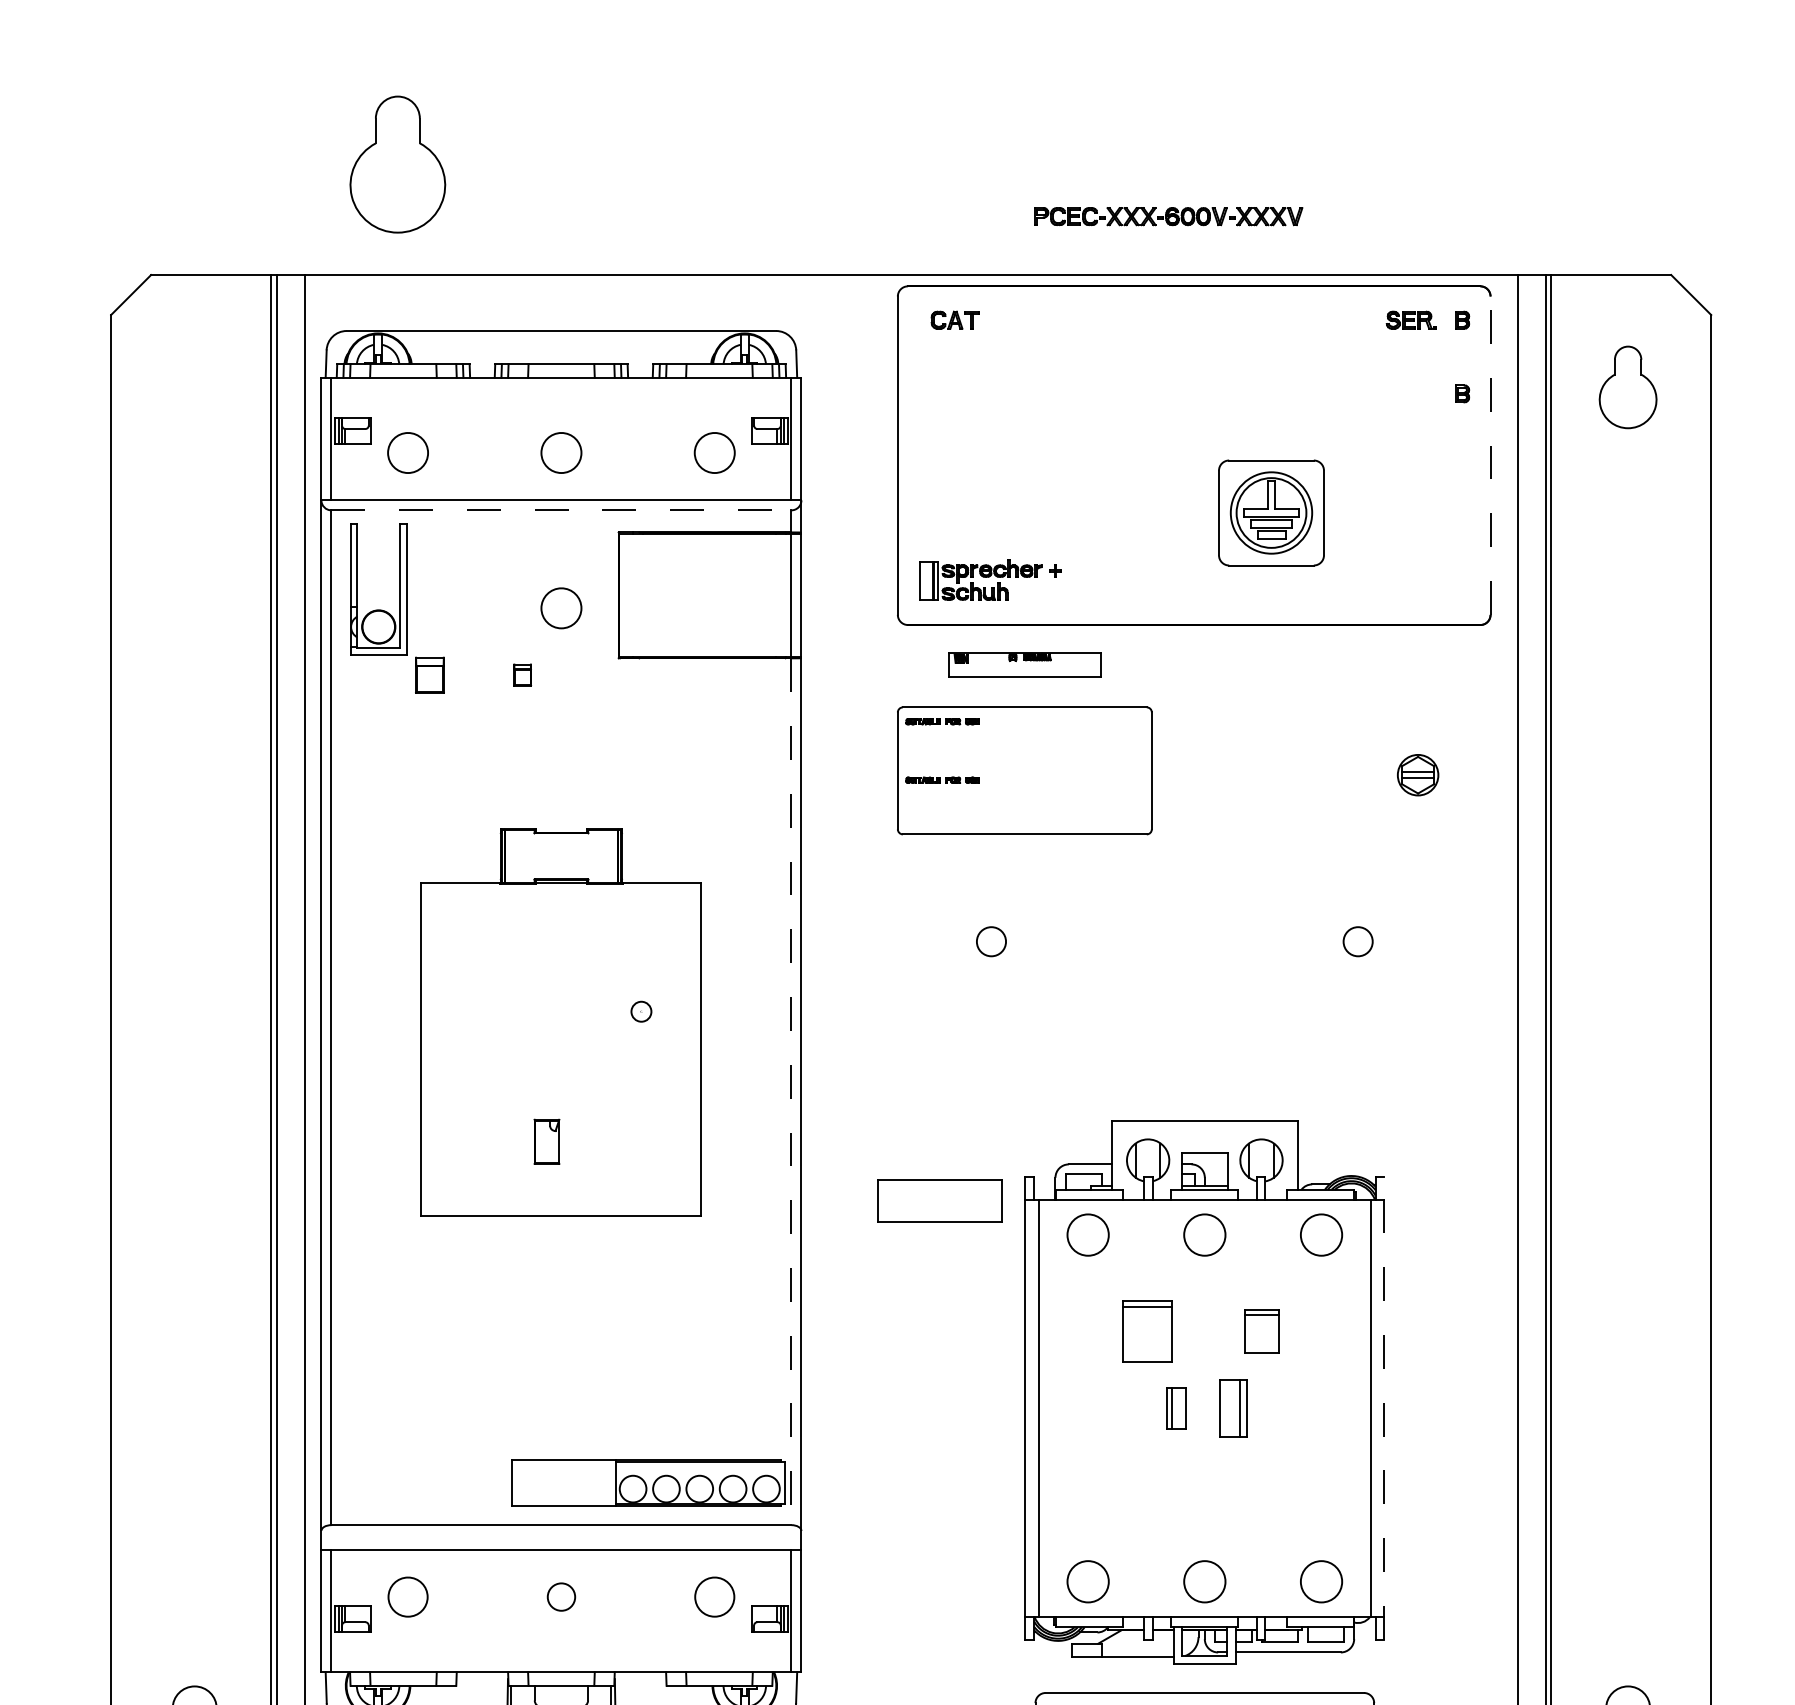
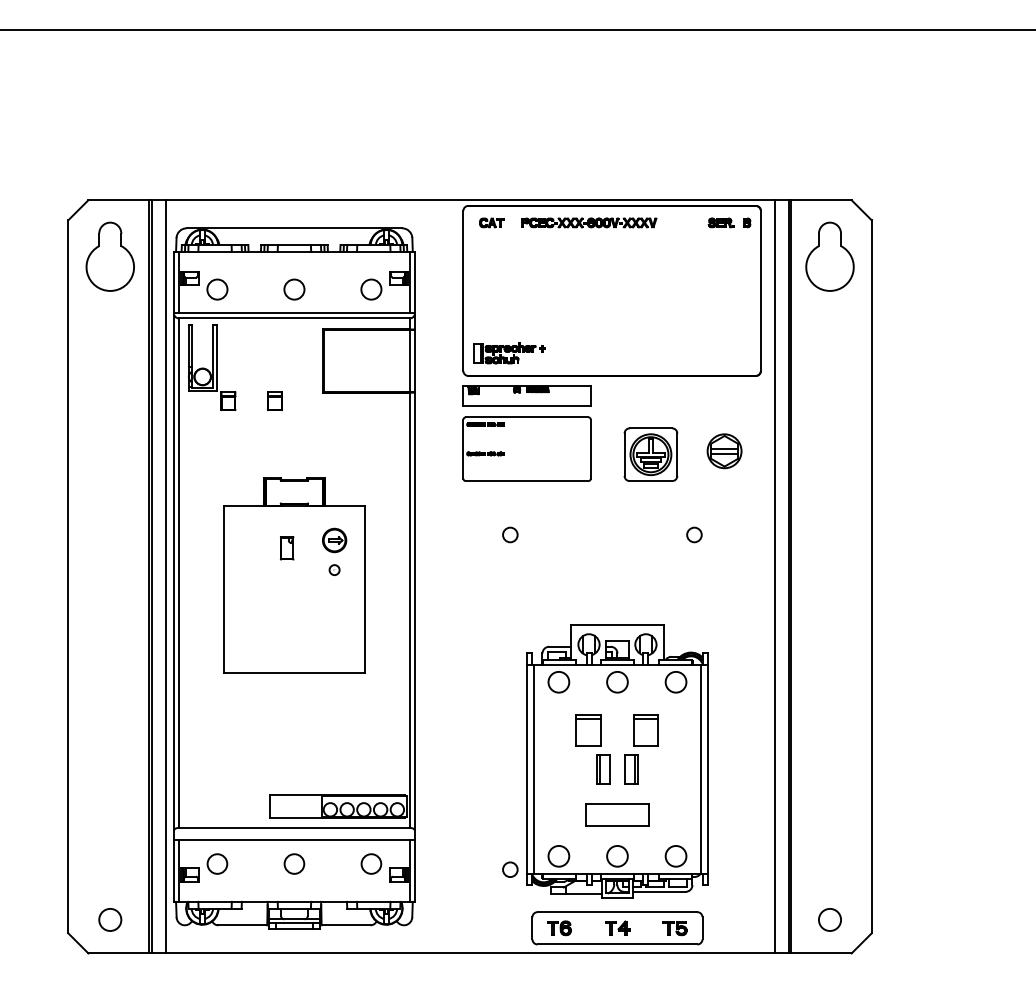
part: (396, 164) -> (109, 256), moved
part: (1169, 215) -> (589, 222), moved
part: (1627, 387) -> (829, 256), size x1.67
part: (1463, 393) -> (747, 259), removed
line: (1489, 454) -> (760, 290), dashed -> solid
line: (561, 510) -> (294, 318), dashed -> solid
part: (1270, 512) -> (650, 454), moved
part: (561, 608) -> (294, 367), removed
part: (1023, 663) -> (526, 395), size x1.67
part: (521, 673) -> (274, 400), size x1.67
part: (1417, 775) -> (724, 451), size x1.67
part: (641, 952) -> (334, 540), added
line: (790, 1092) -> (409, 610), dashed -> solid
part: (547, 1141) -> (287, 548), moved
part: (939, 1199) -> (617, 814), moved
part: (1260, 1331) -> (645, 730), size x1.43
line: (1384, 1406) -> (707, 768), dashed -> solid
part: (1176, 1408) -> (603, 769), size x1.43
part: (561, 1596) -> (294, 863), size x1.43
circle: (991, 1607) -> (510, 869), added

